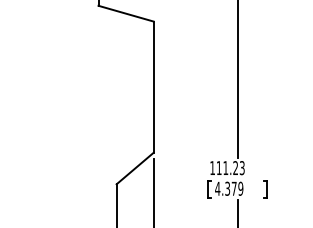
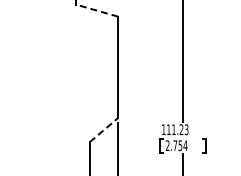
line: (125, 13) -> (96, 10), solid -> dashed
line: (135, 169) -> (104, 130), solid -> dashed
text: (229, 188) -> (176, 145), 4.379 -> 2.754

